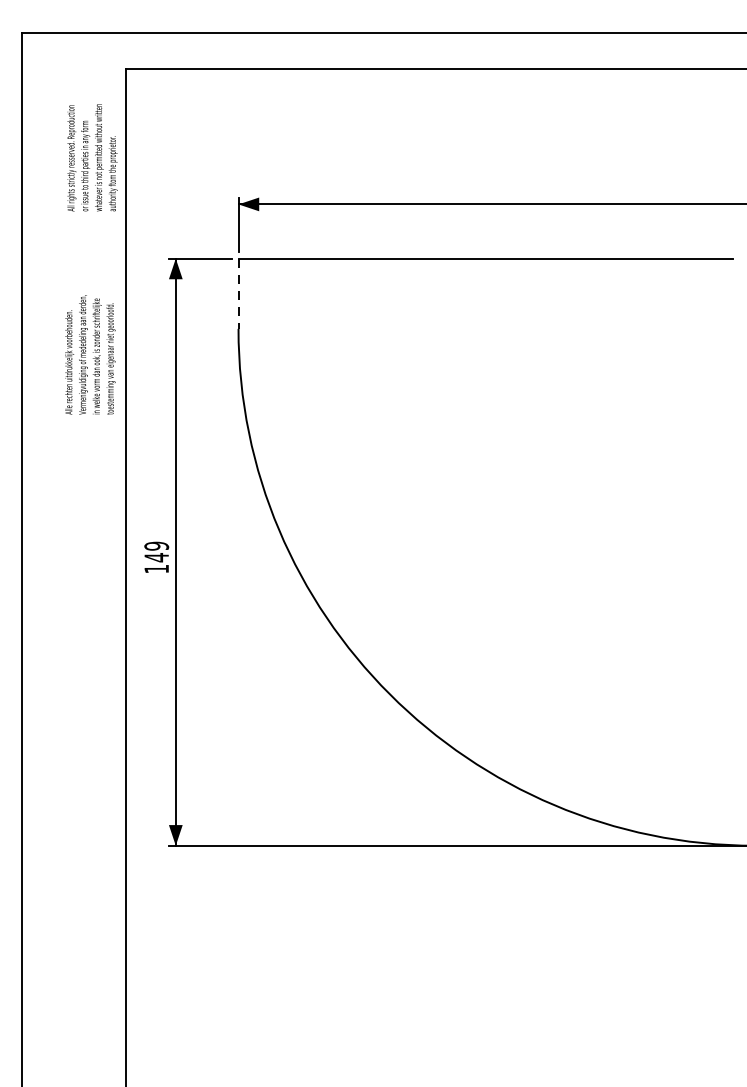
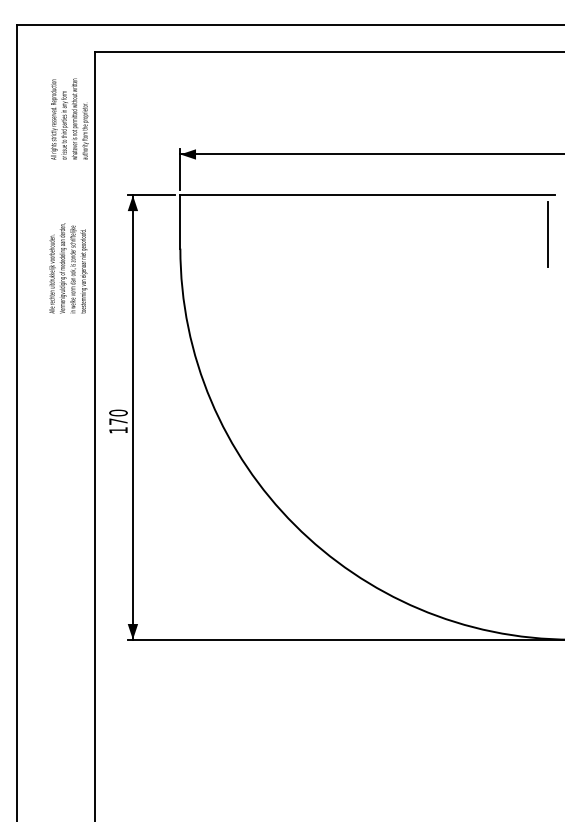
line: (238, 294) -> (180, 222), dashed -> solid
line: (725, 310) -> (548, 234), added
text: (156, 552) -> (118, 417), 149 -> 170

